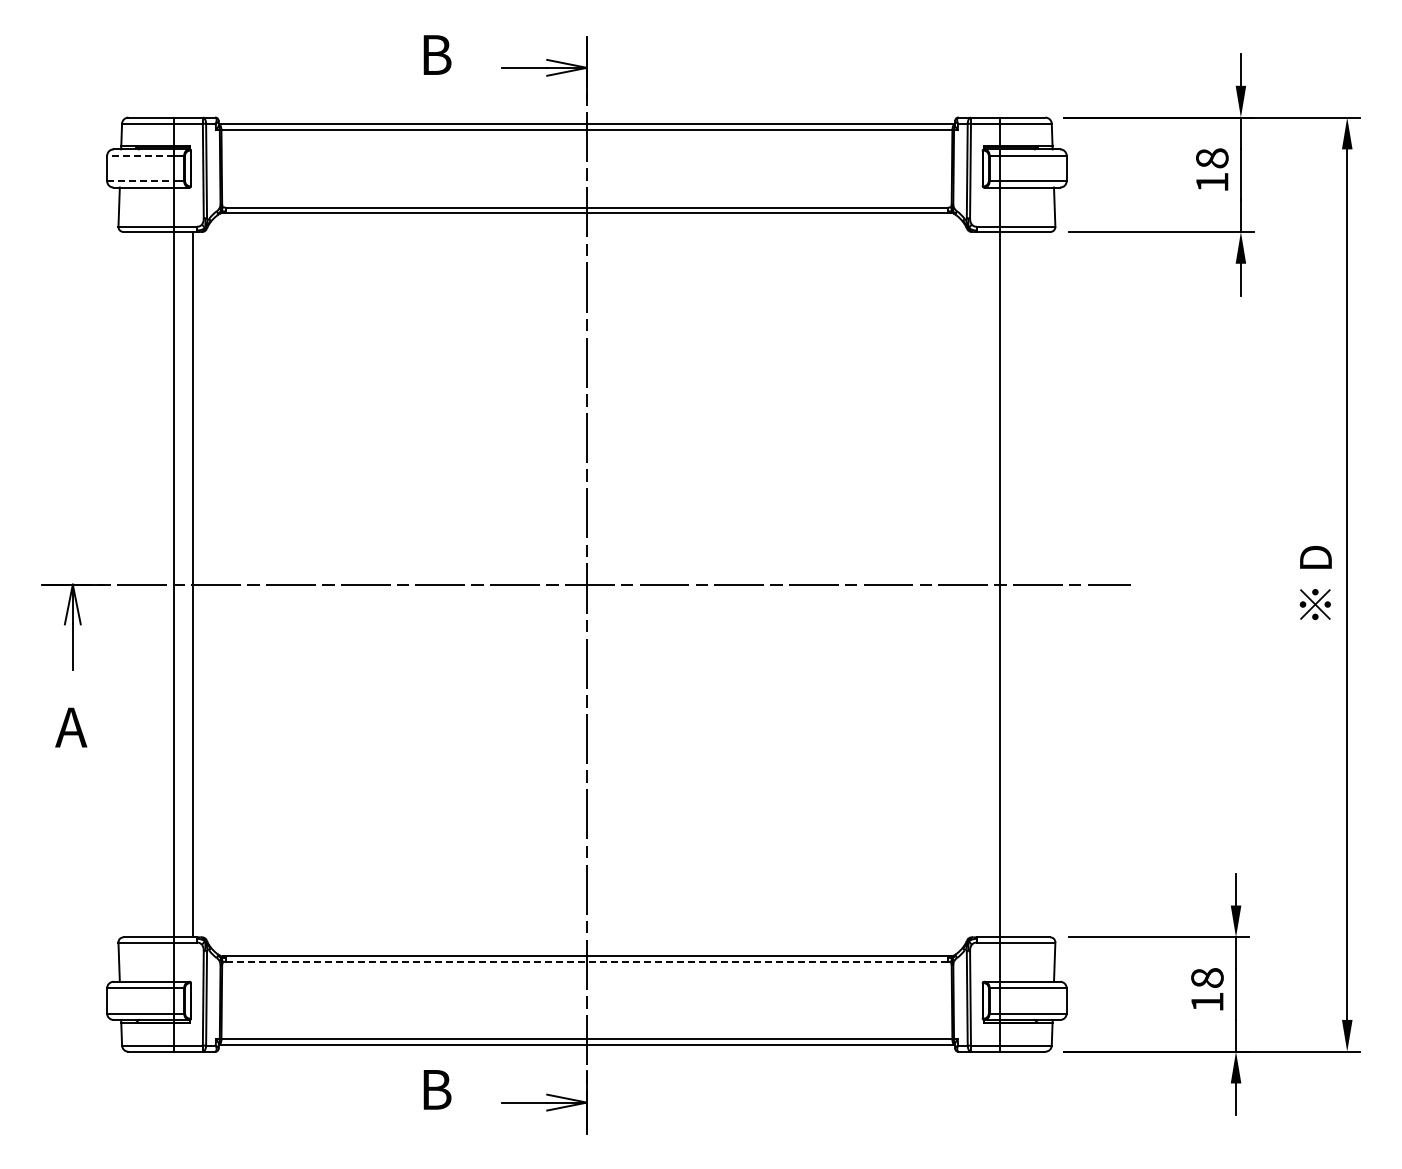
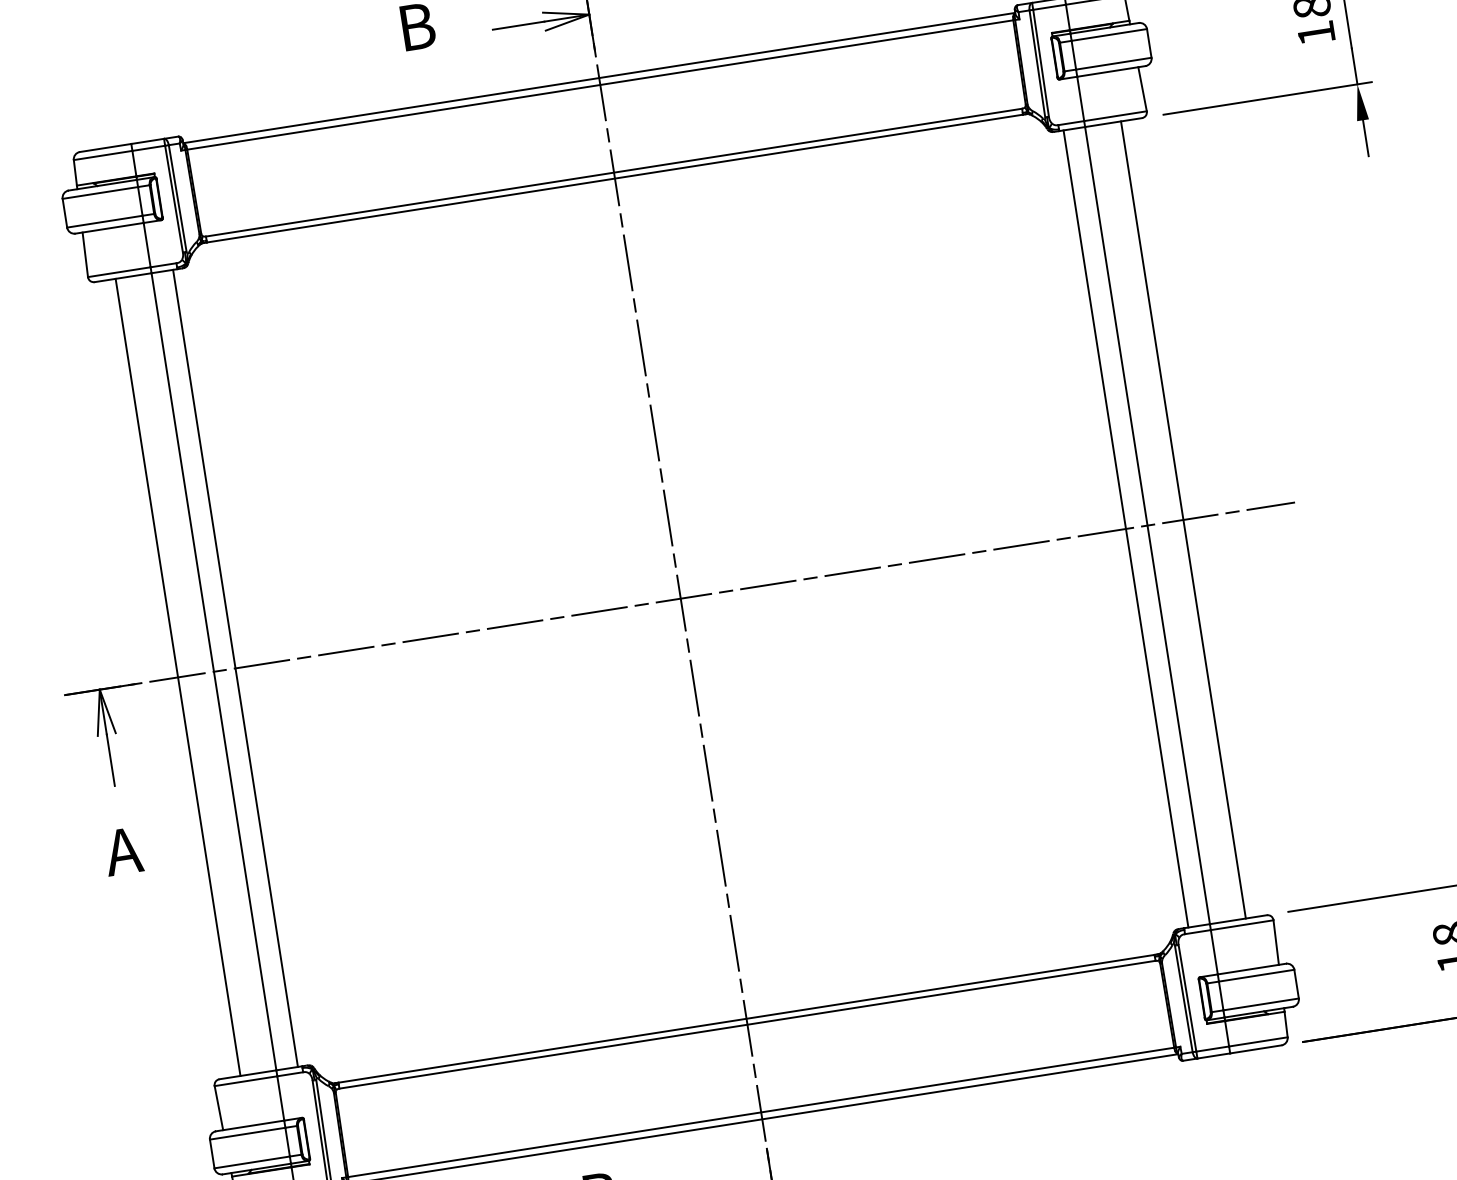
line: (140, 155) -> (100, 192), dashed -> solid
line: (141, 181) -> (106, 221), dashed -> solid
line: (142, 584) -> (178, 677), added
line: (980, 584) -> (1125, 528), added
line: (1031, 584) -> (1183, 519), added
line: (587, 961) -> (748, 1024), dashed -> solid

